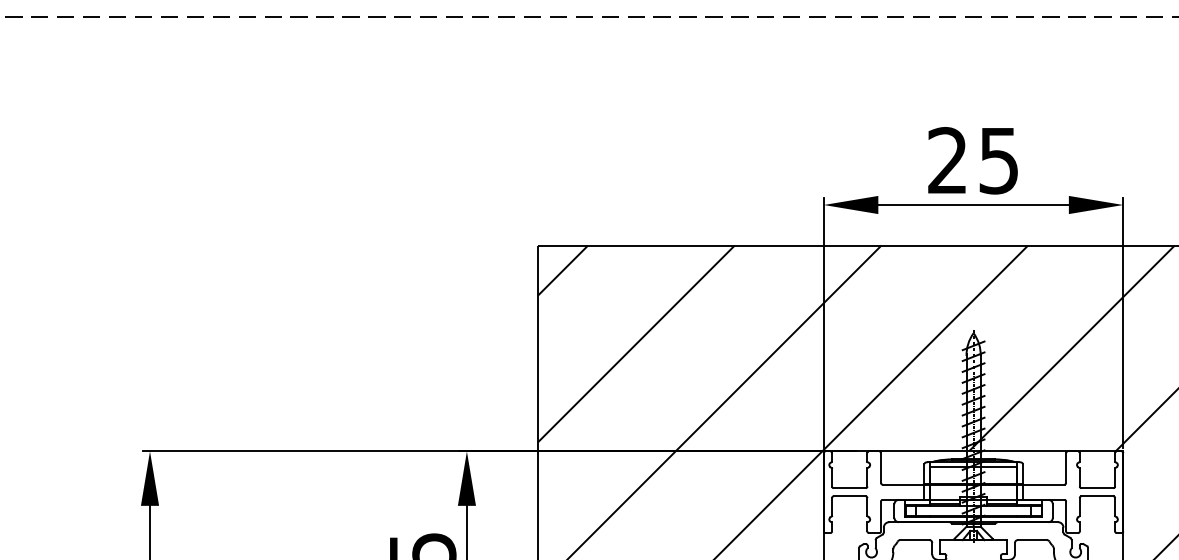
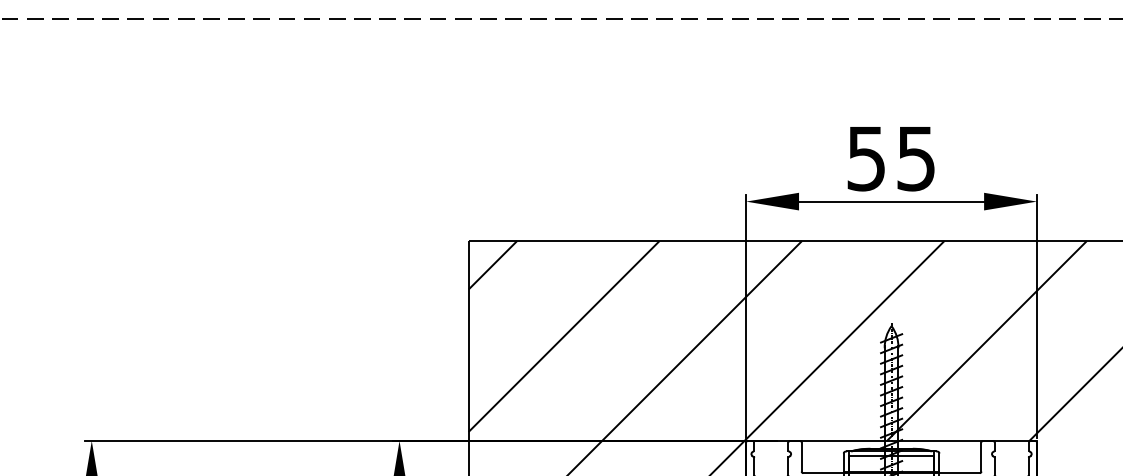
text: (947, 160) -> (866, 158), 25 -> 55

